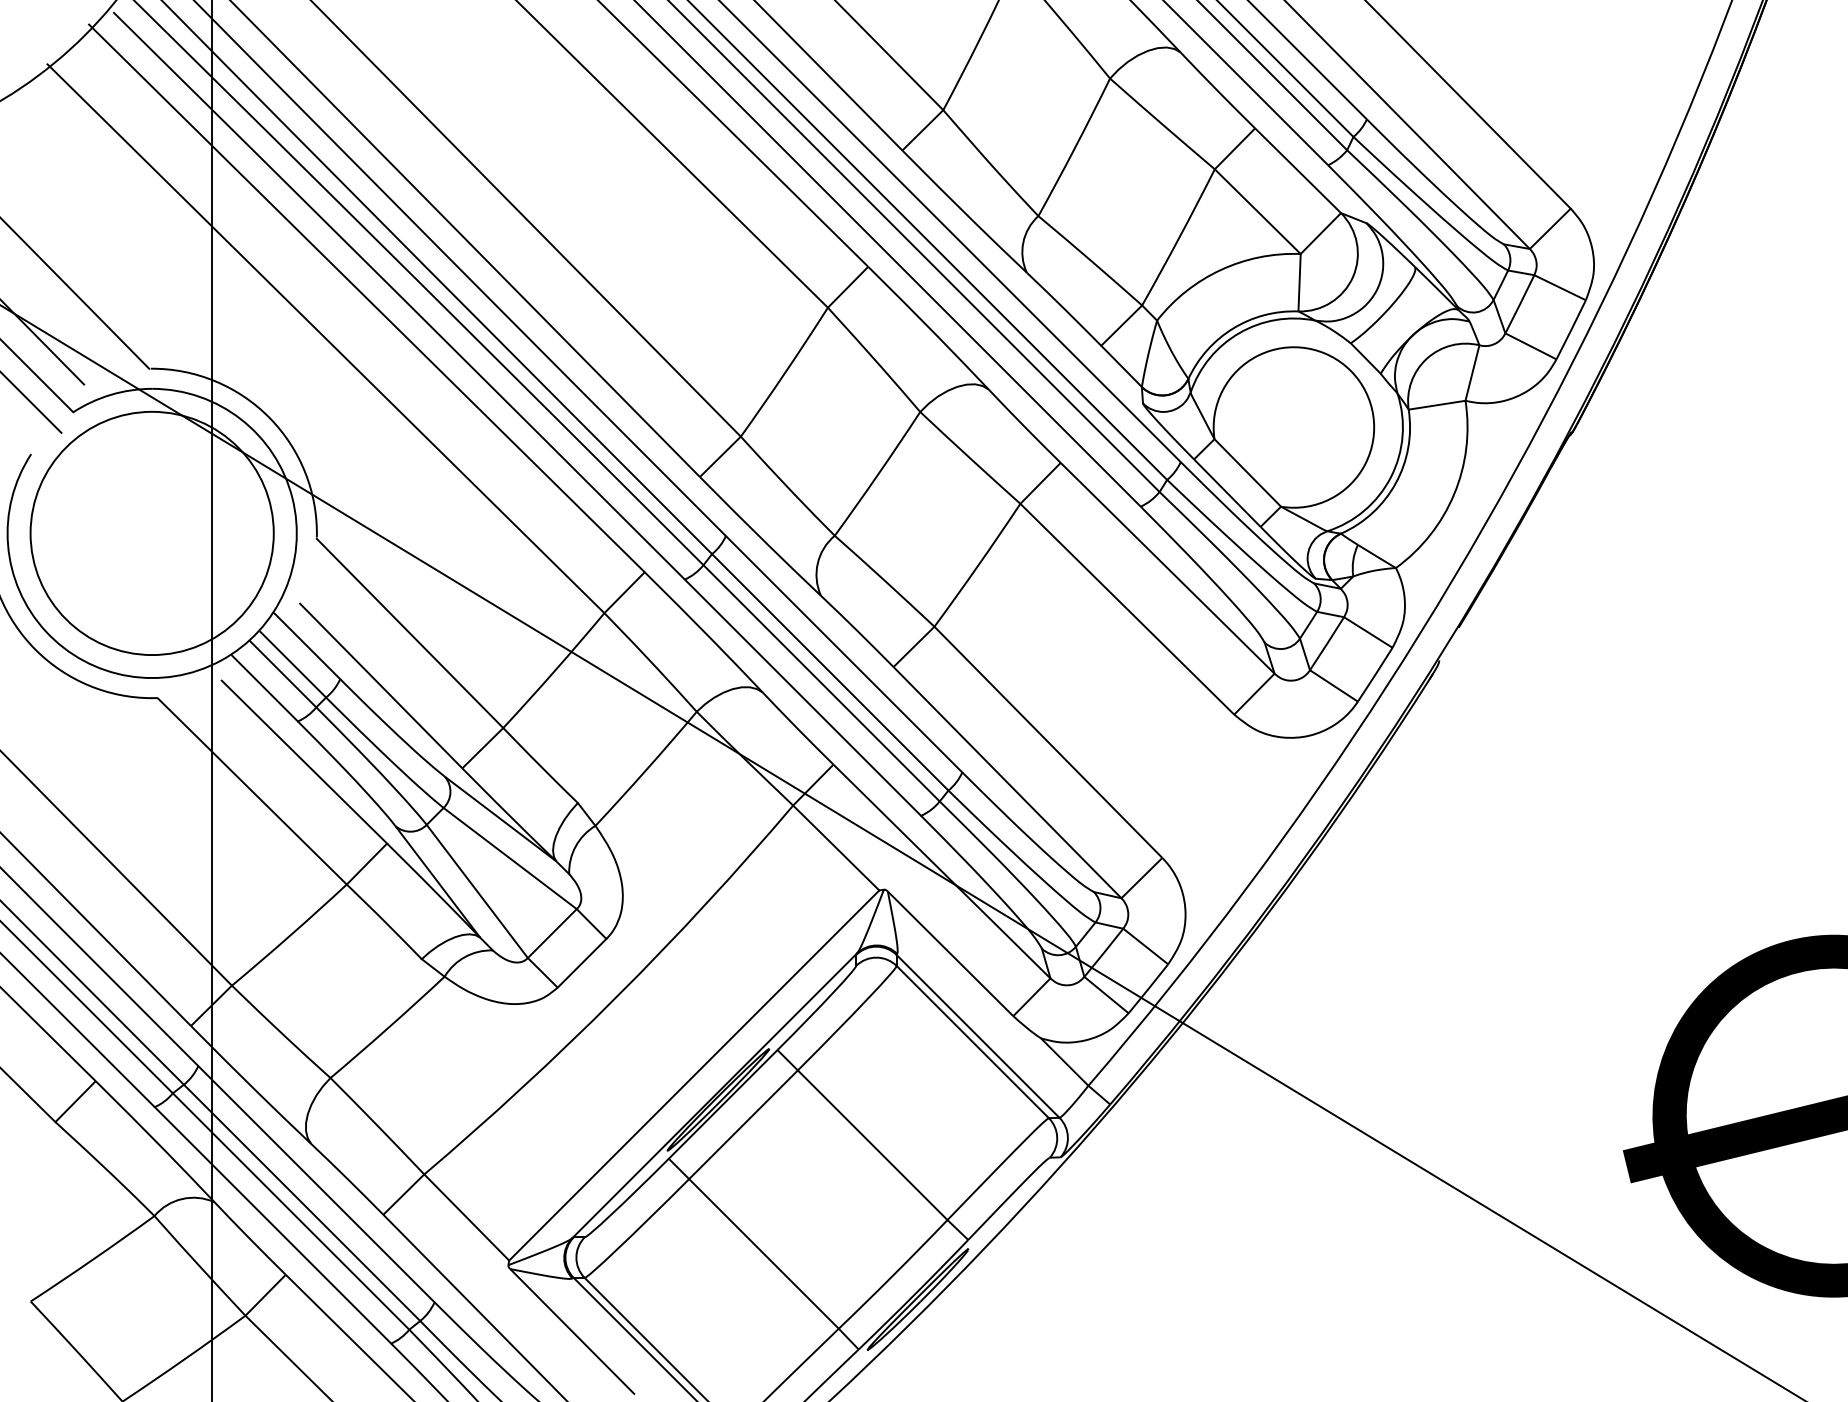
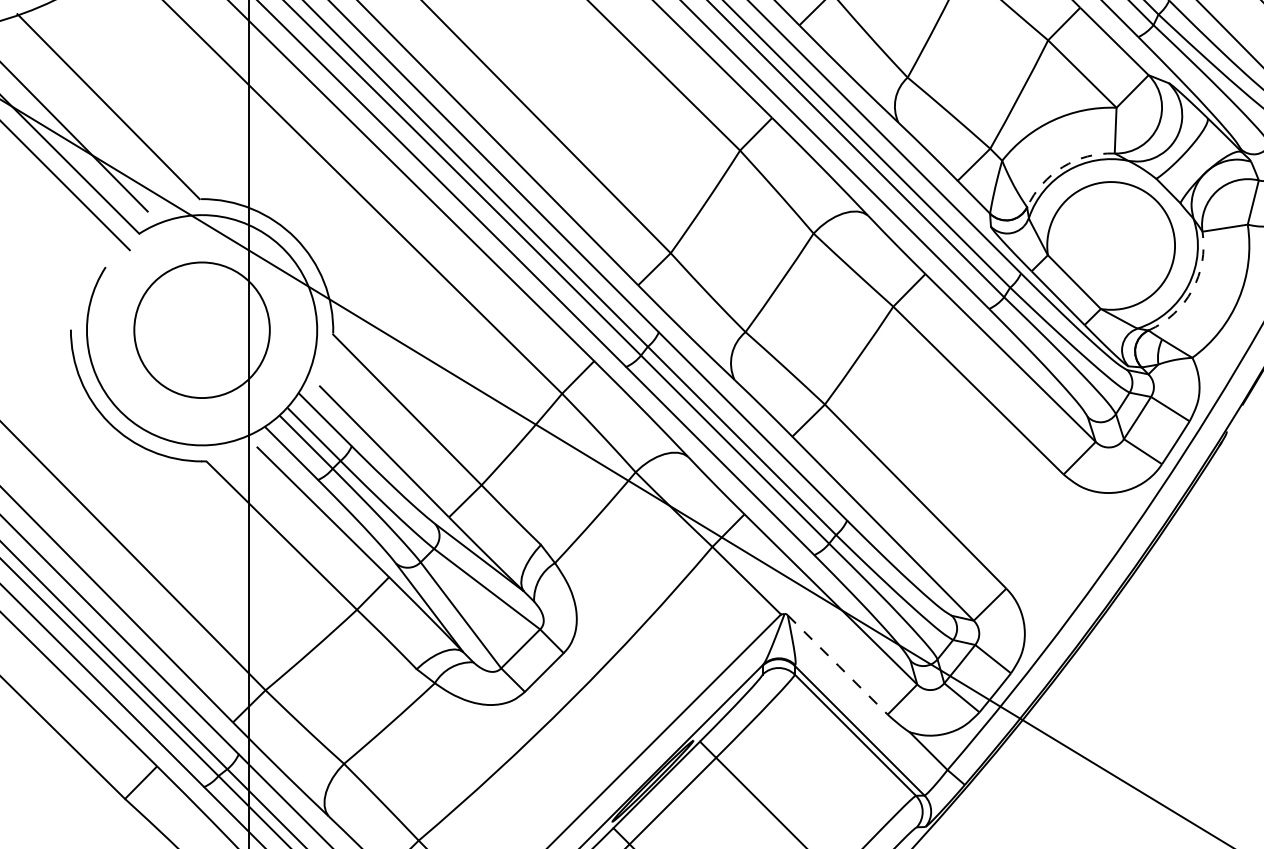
arc: (1233, 328) -> (1063, 167), solid -> dashed
arc: (1395, 483) -> (1192, 290), solid -> dashed
circle: (151, 533) -> (201, 330), size x0.7
line: (951, 954) -> (838, 665), solid -> dashed

